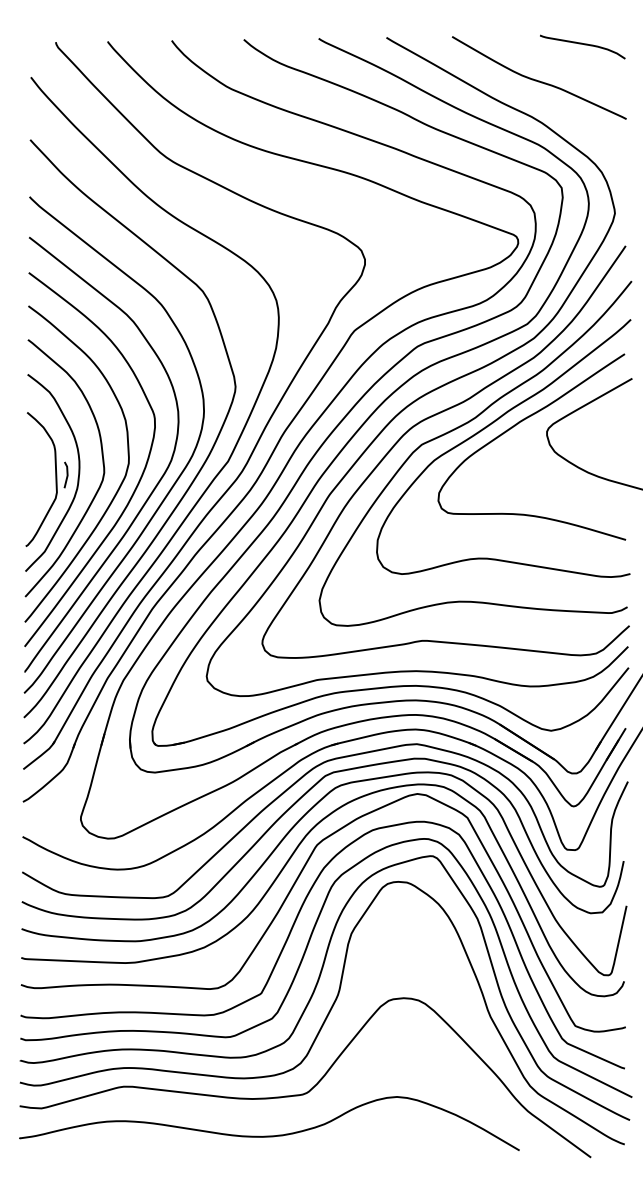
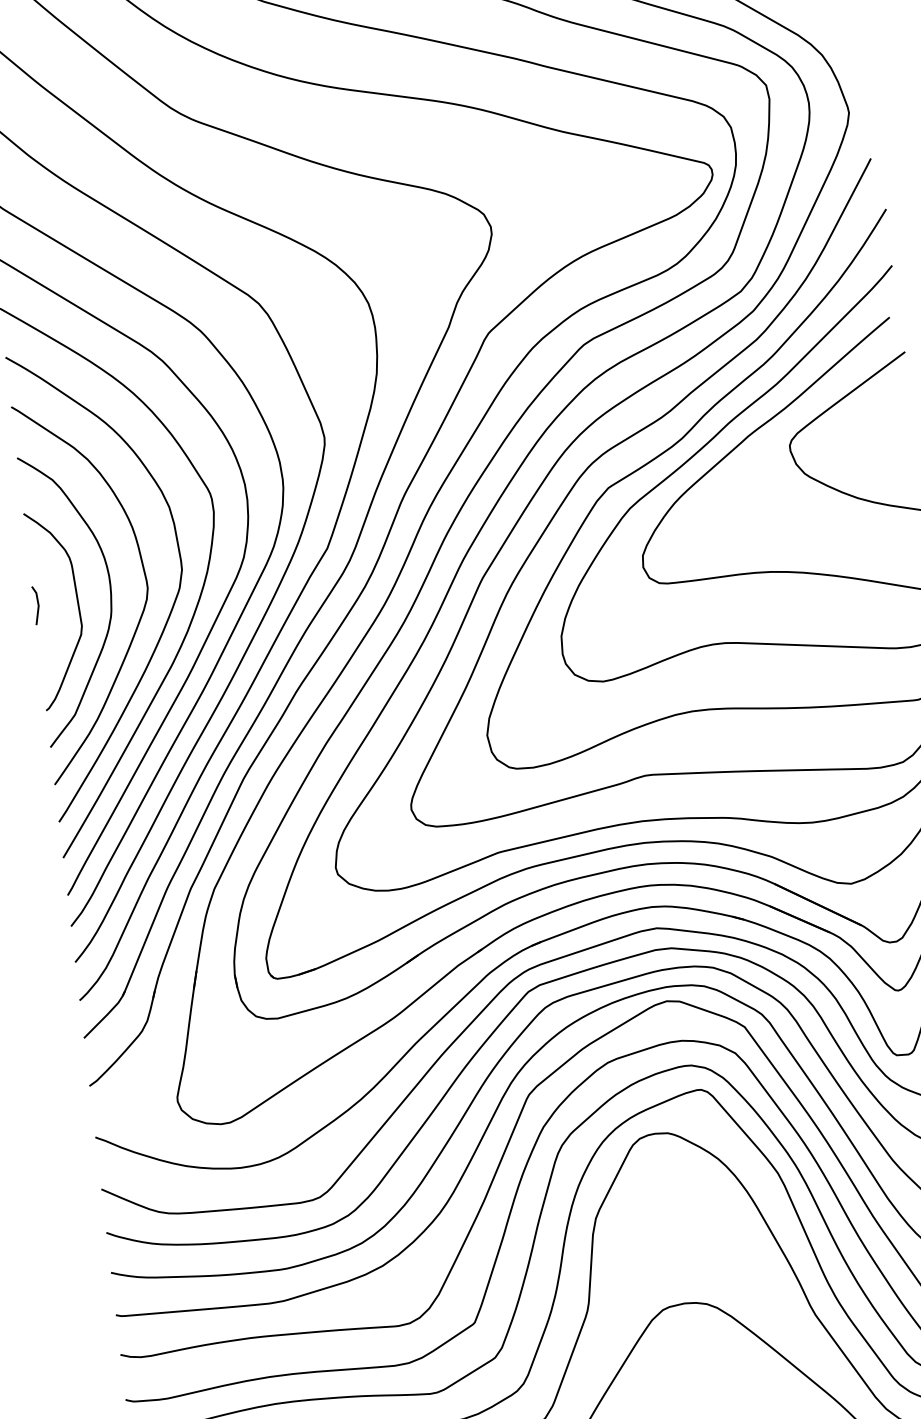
line: (66, 474) -> (36, 604), moved

